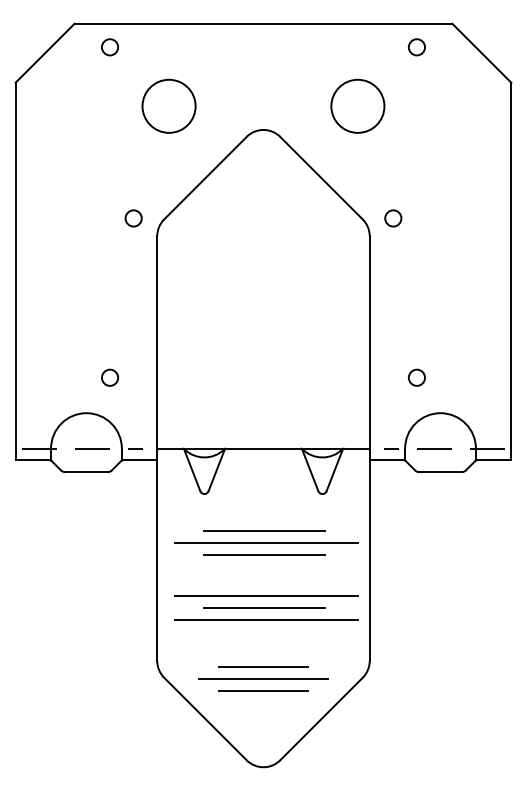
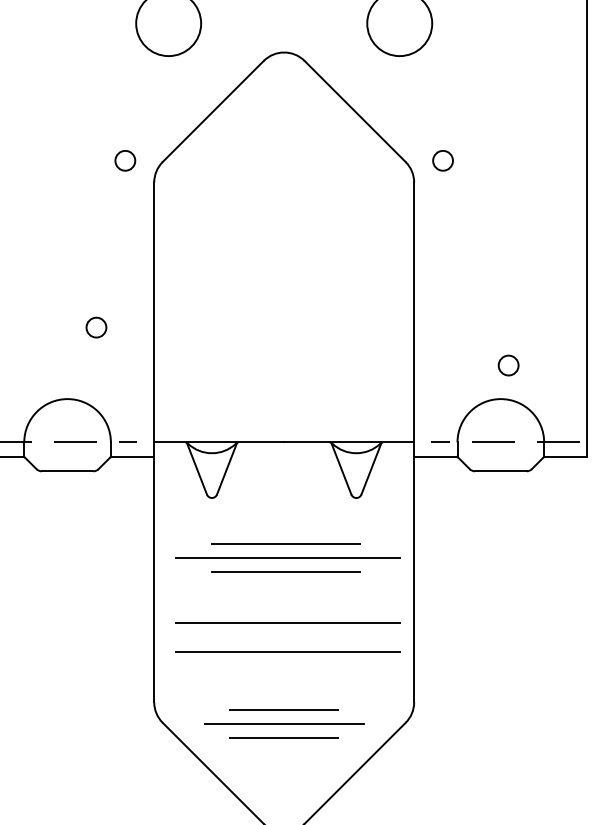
circle: (109, 377) -> (95, 327), moved
circle: (416, 377) -> (508, 365), moved
line: (264, 607) -> (285, 636), removed

